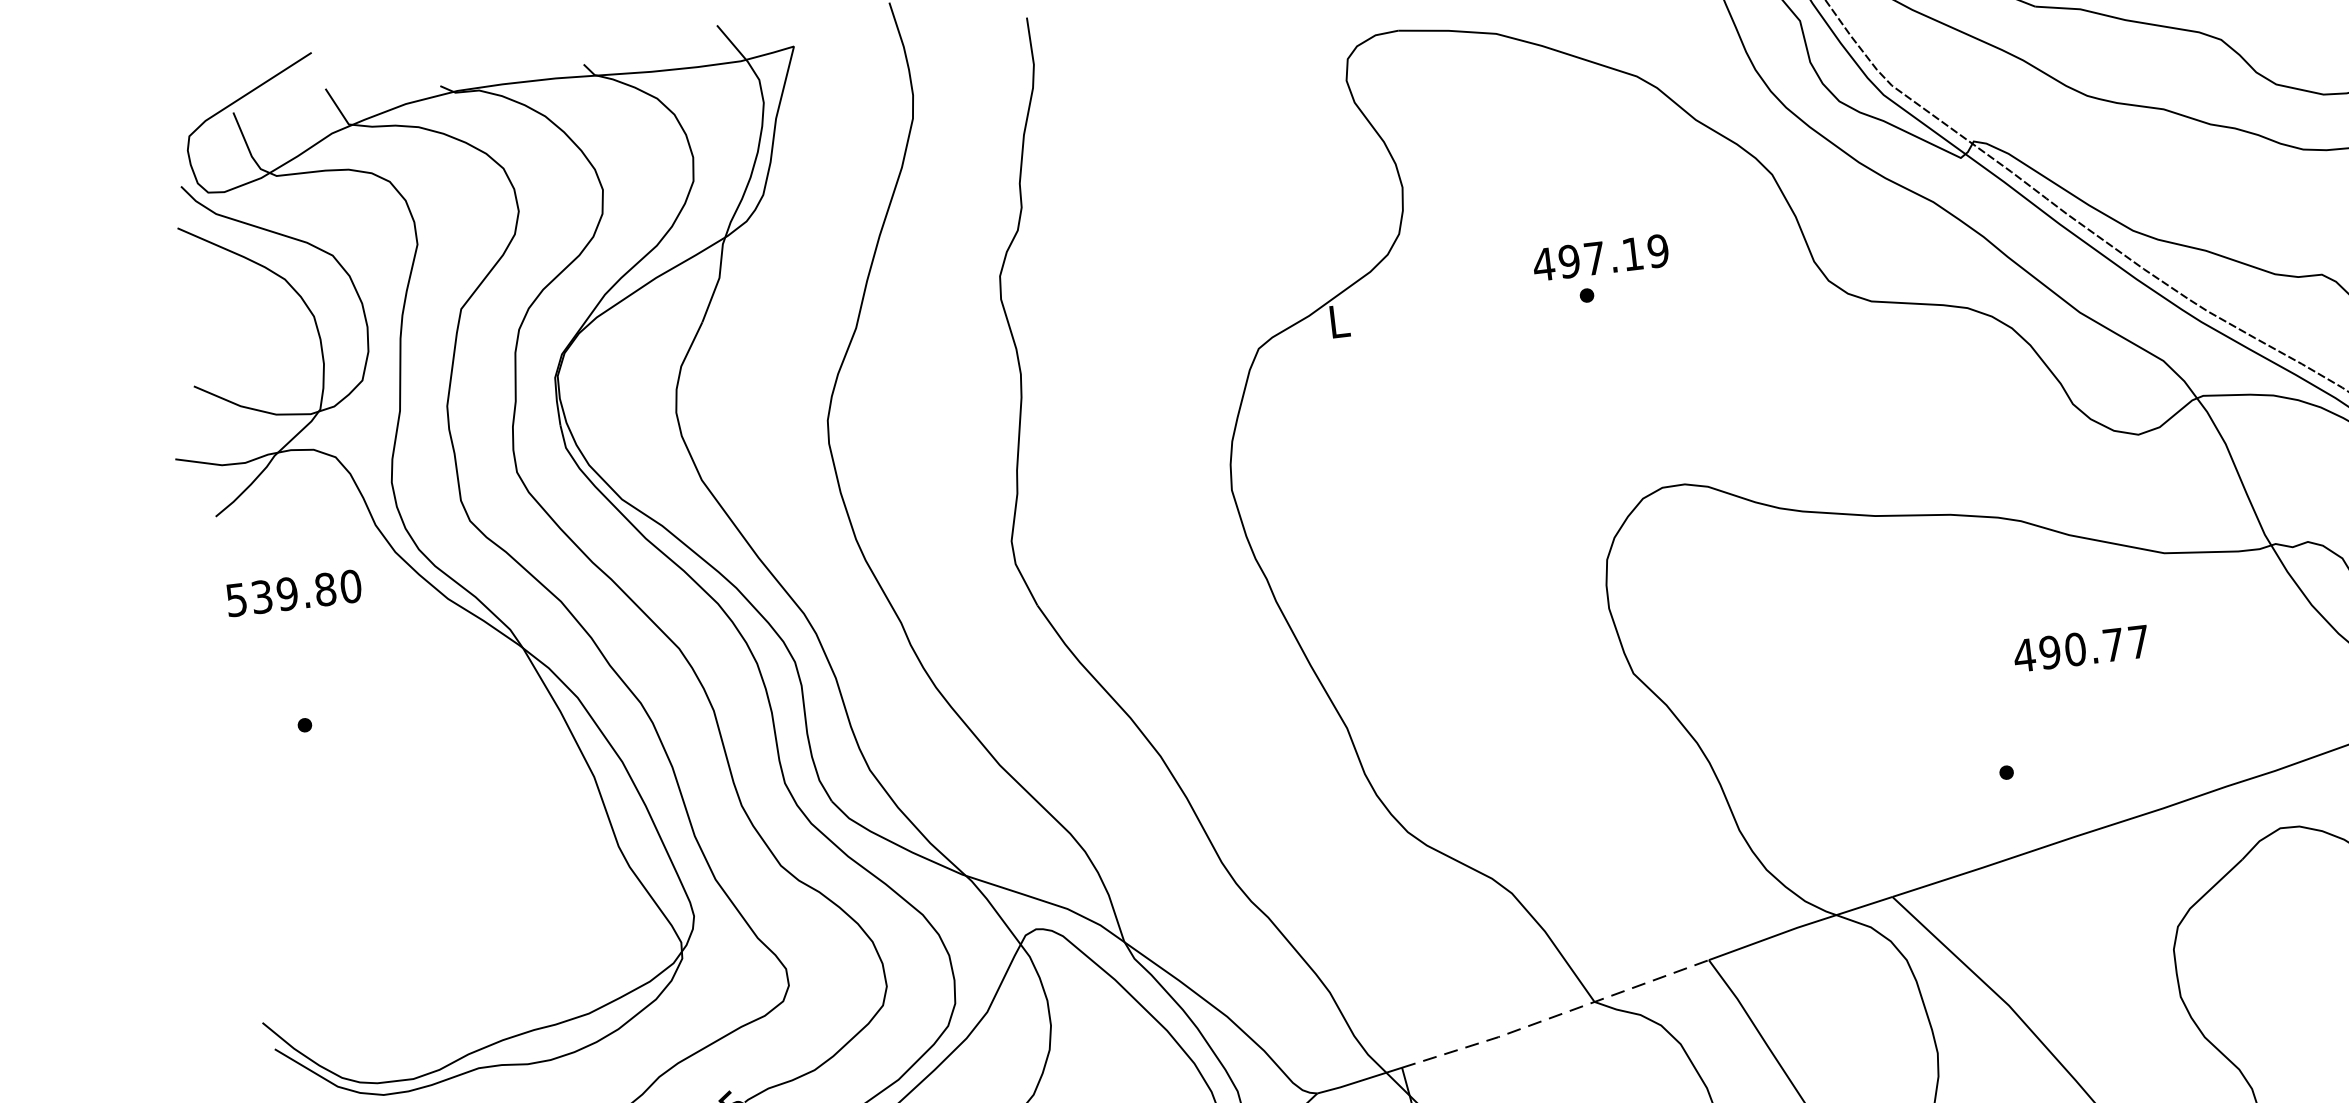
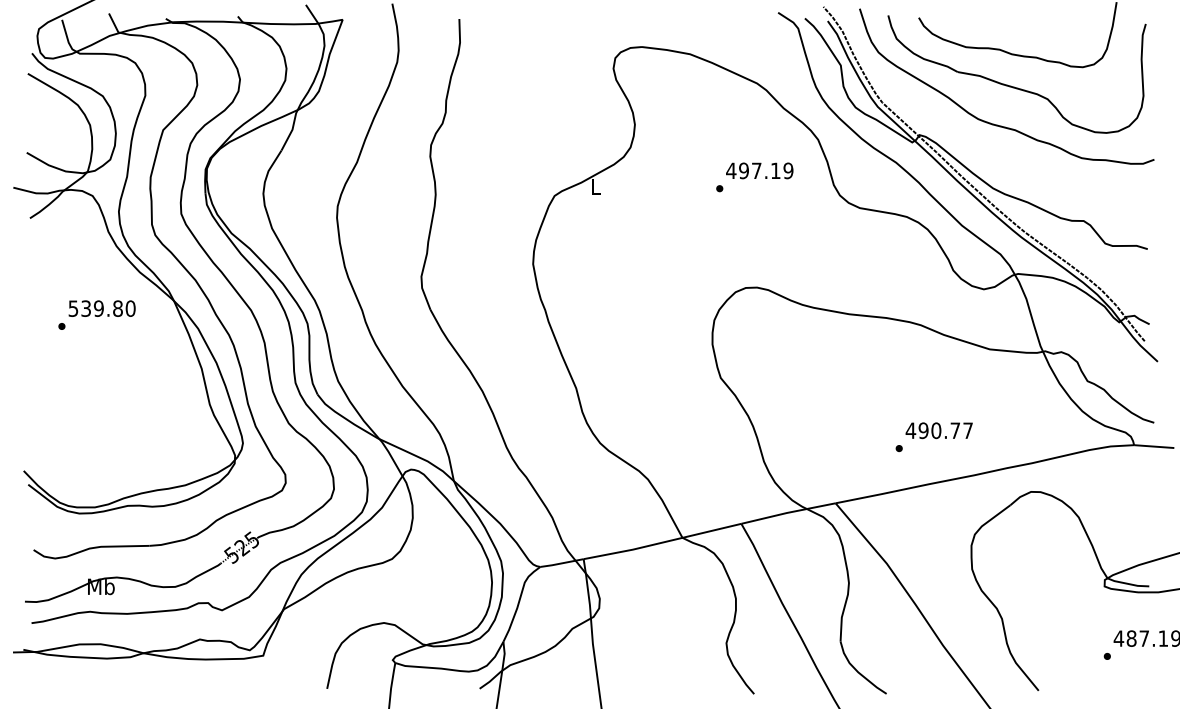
text: (1600, 257) -> (759, 170), moved
text: (292, 593) -> (101, 308), moved
text: (2079, 648) -> (938, 430), moved
line: (1555, 1015) -> (662, 542), dashed -> solid

